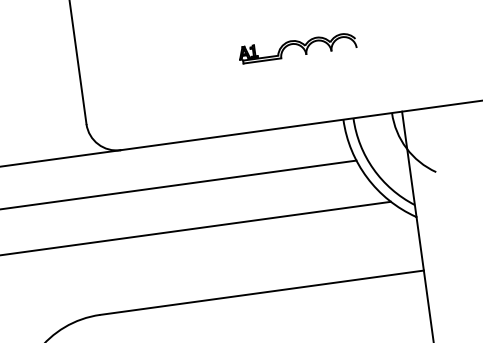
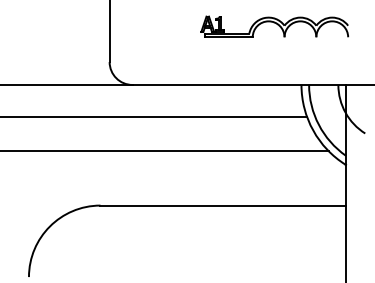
part: (297, 47) -> (274, 26), size x1.67

